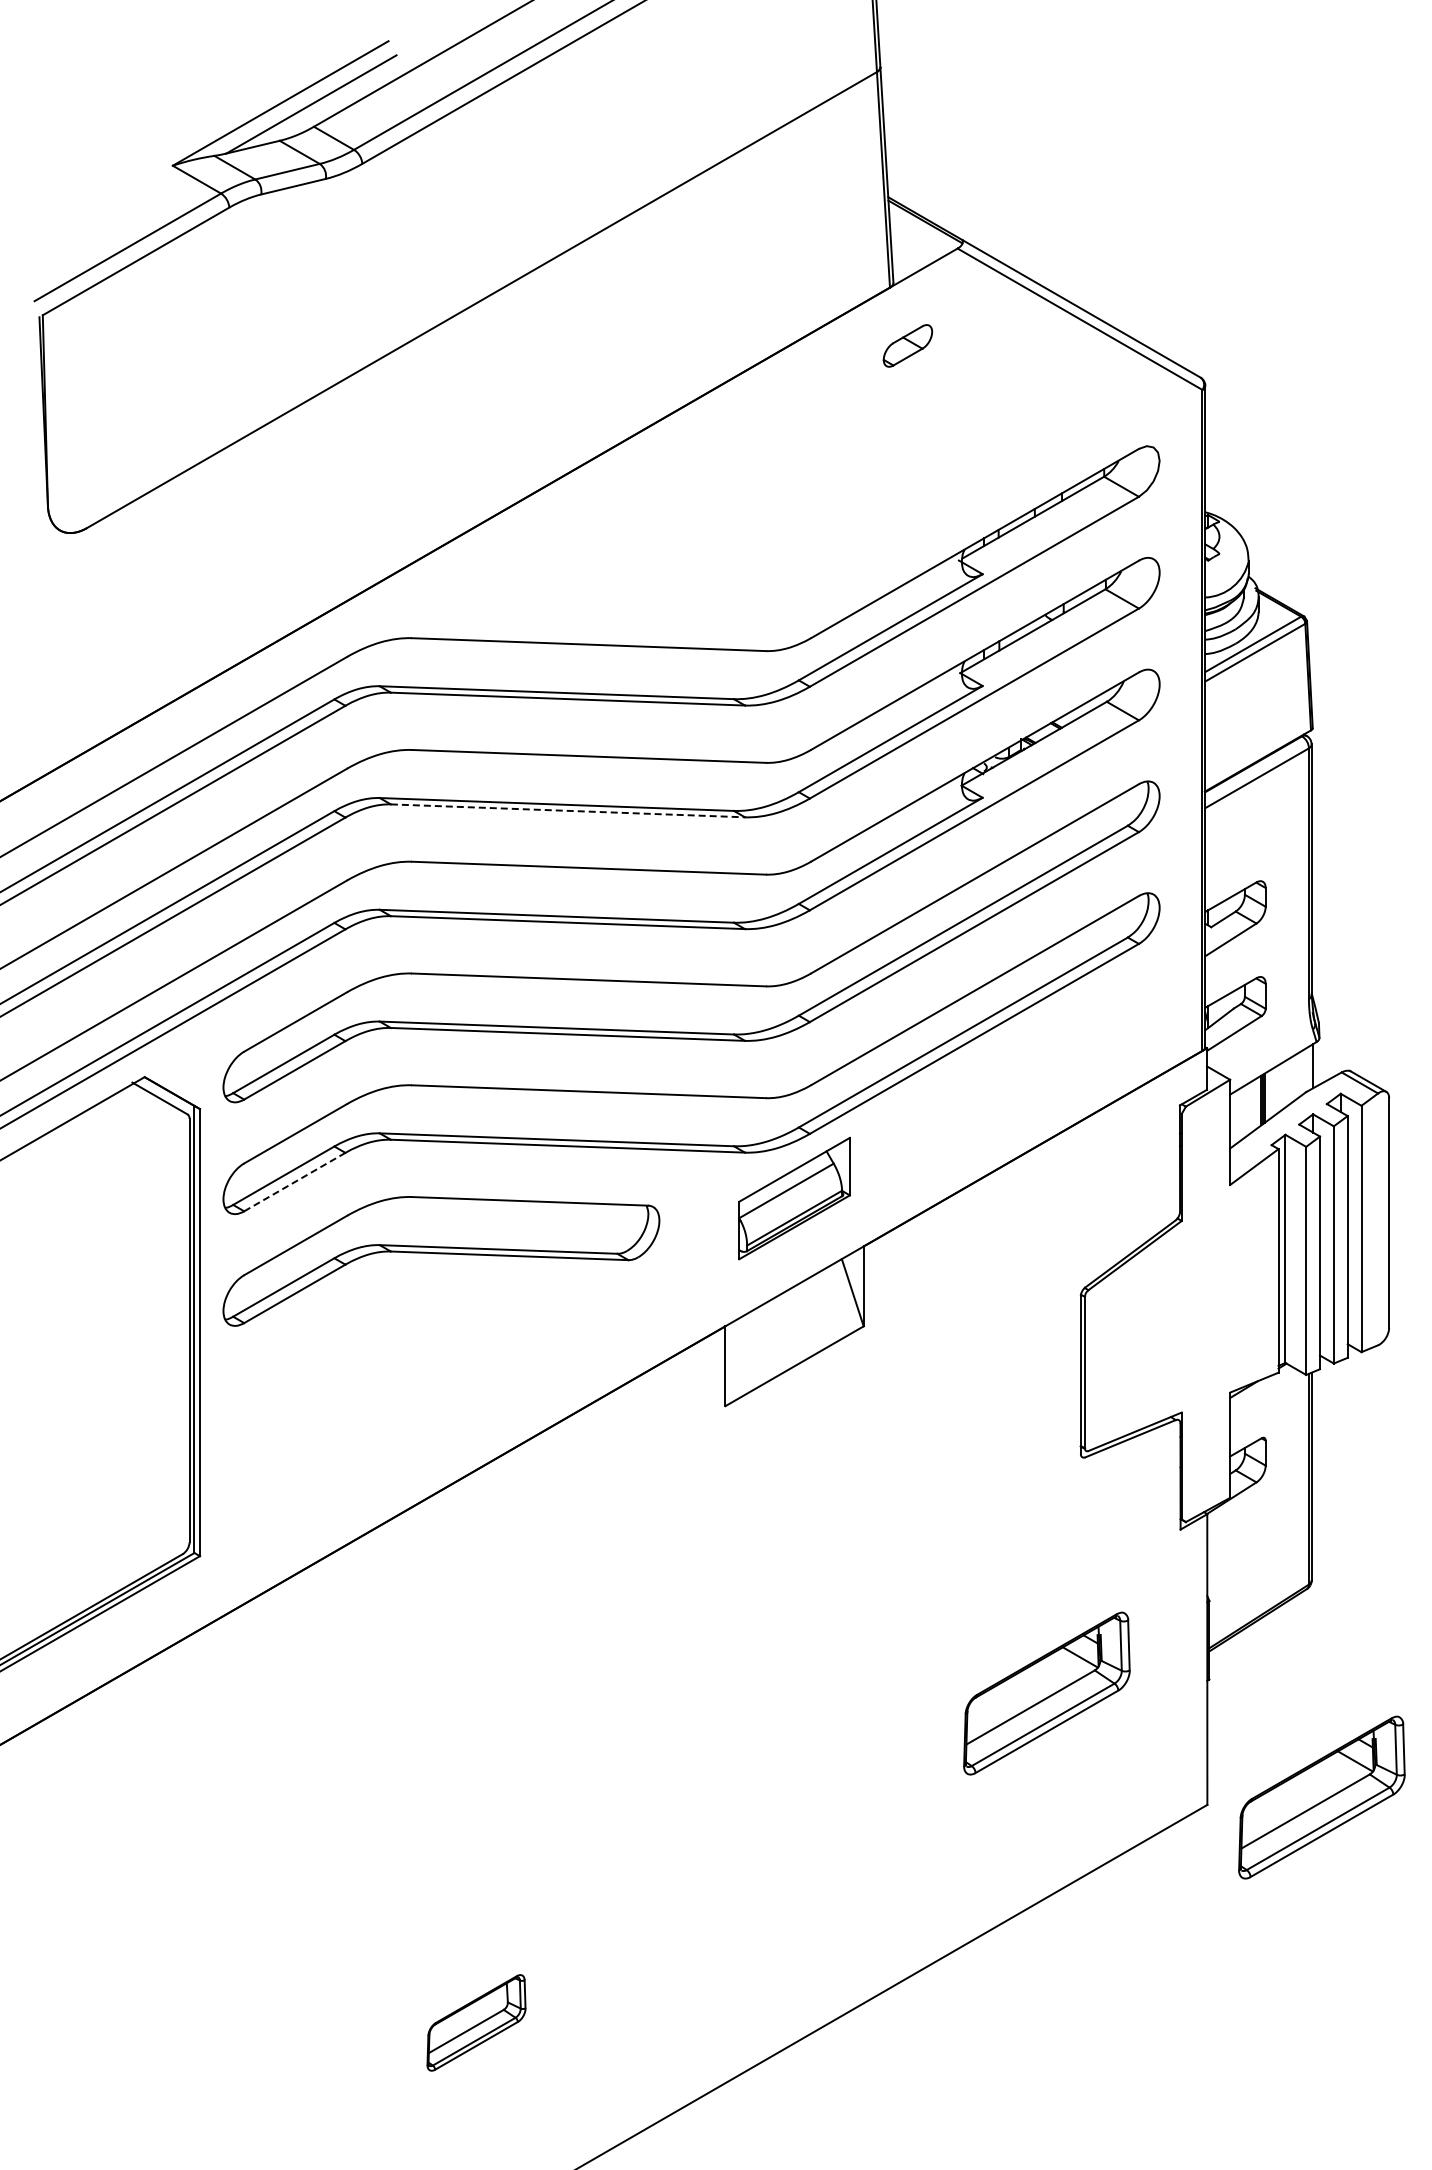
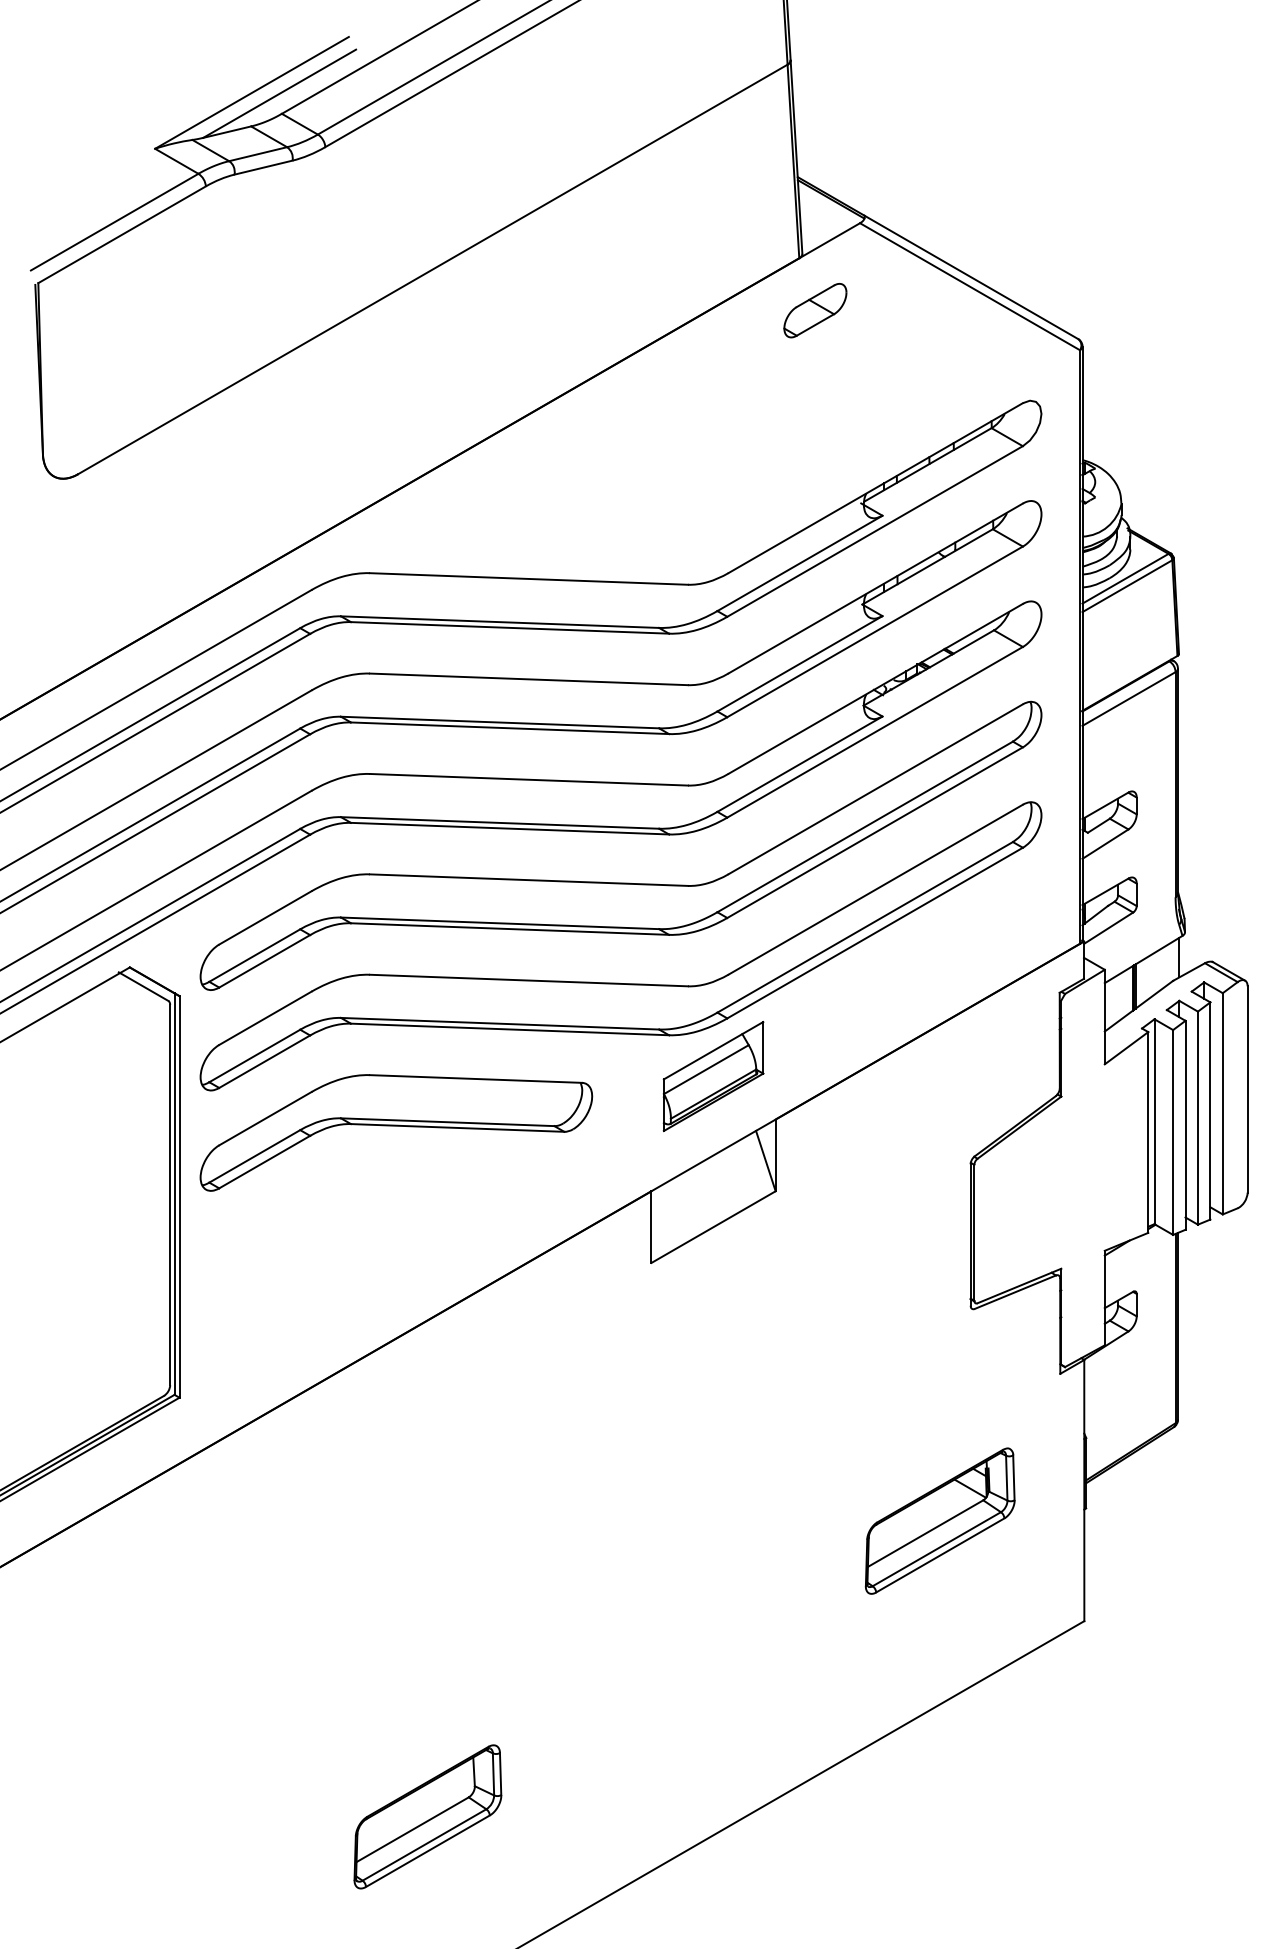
part: (907, 345) -> (815, 310), size x1.43
line: (568, 810) -> (510, 727), dashed -> solid
line: (295, 1181) -> (265, 1061), dashed -> solid
part: (1321, 1797) -> (1186, 1614), removed
part: (476, 2022) -> (427, 1816), size x1.67

